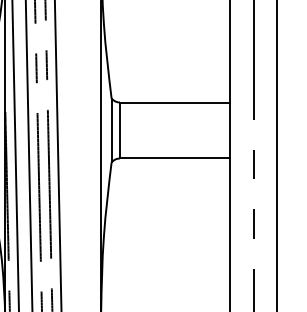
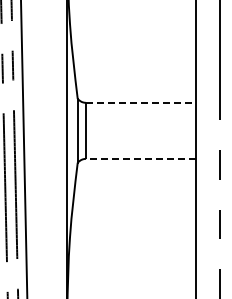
line: (175, 102) -> (141, 102), solid -> dashed
line: (174, 158) -> (140, 158), solid -> dashed

